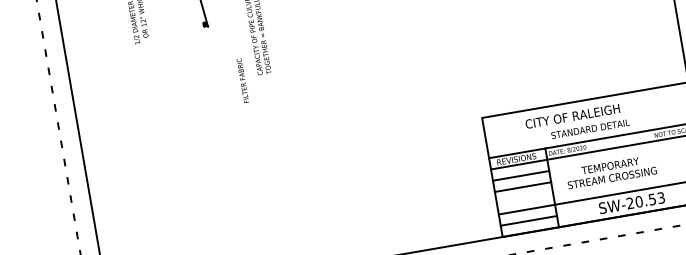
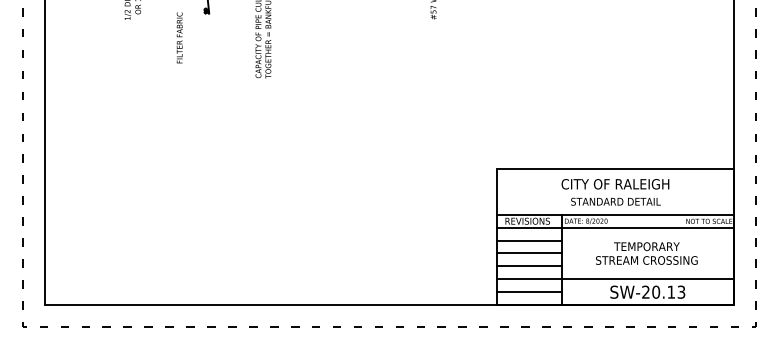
text: (242, 80) -> (179, 37), moved
text: (572, 116) -> (615, 184), moved
text: (611, 171) -> (646, 253), moved
line: (525, 198) -> (529, 266), added
text: (651, 199) -> (670, 291), SW-20.53 -> SW-20.13

